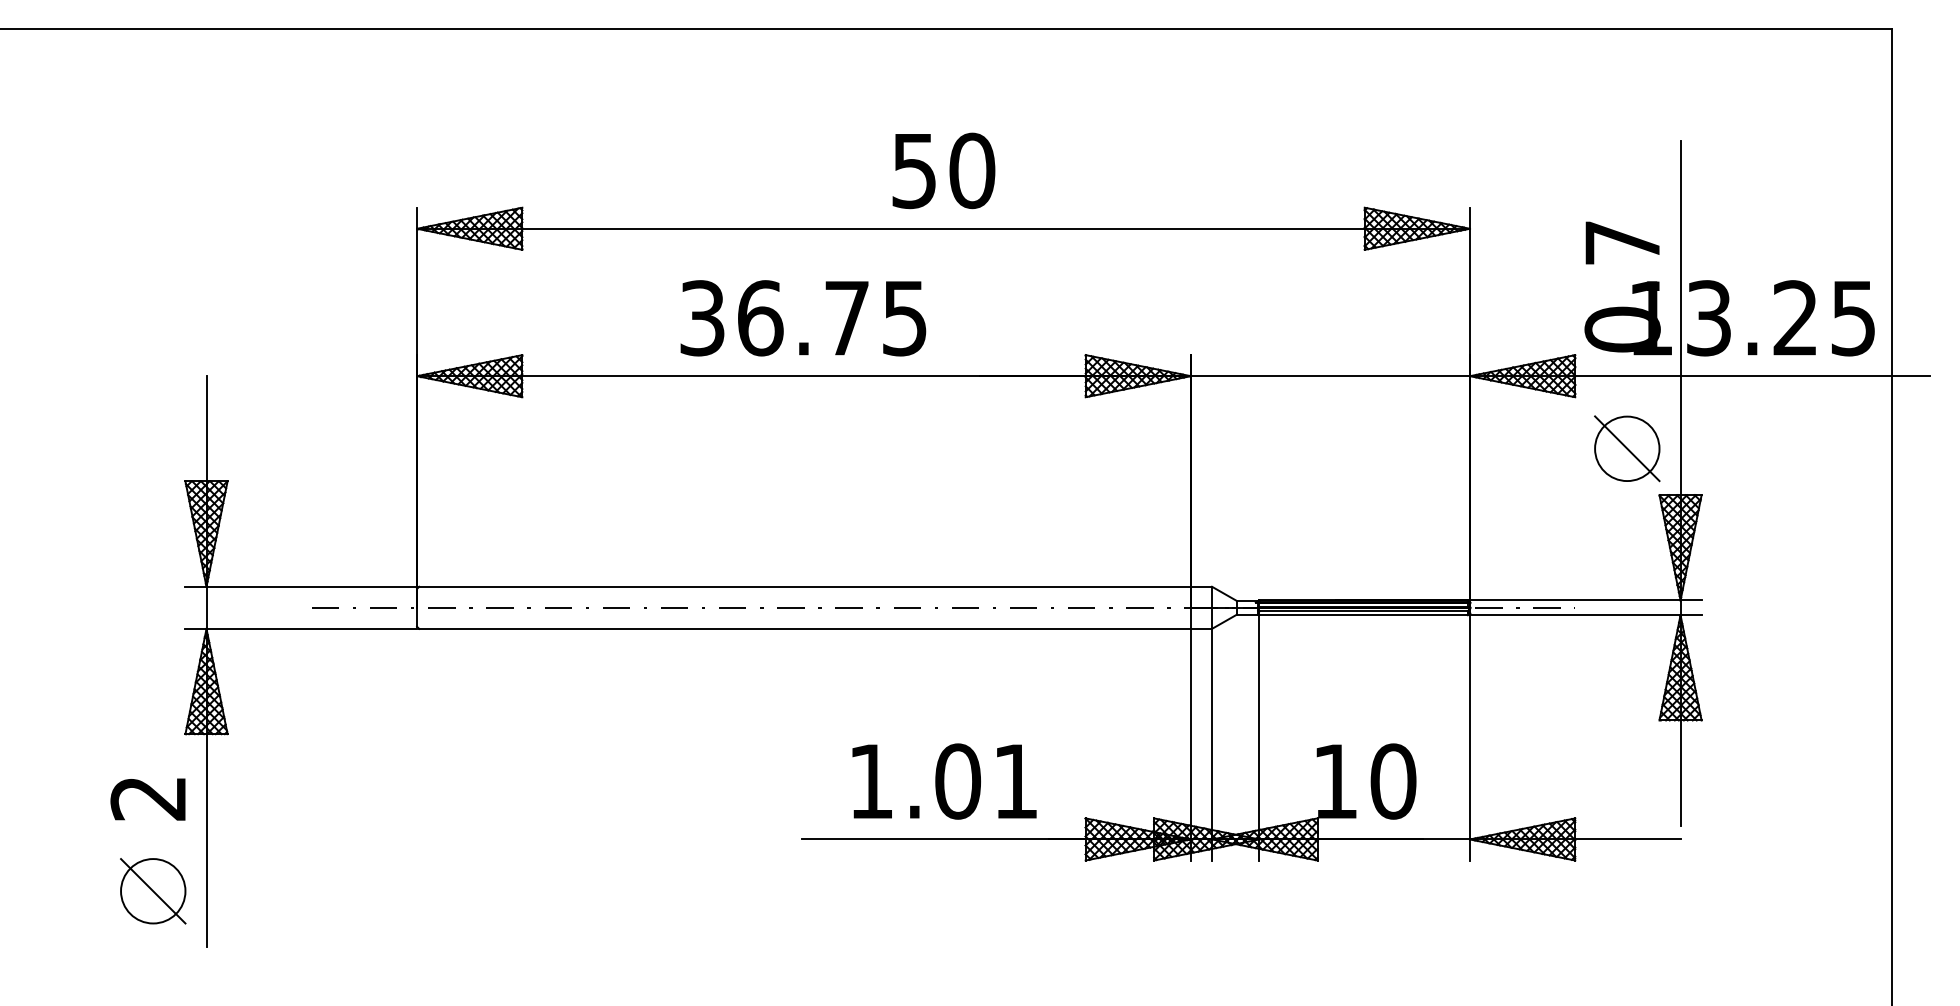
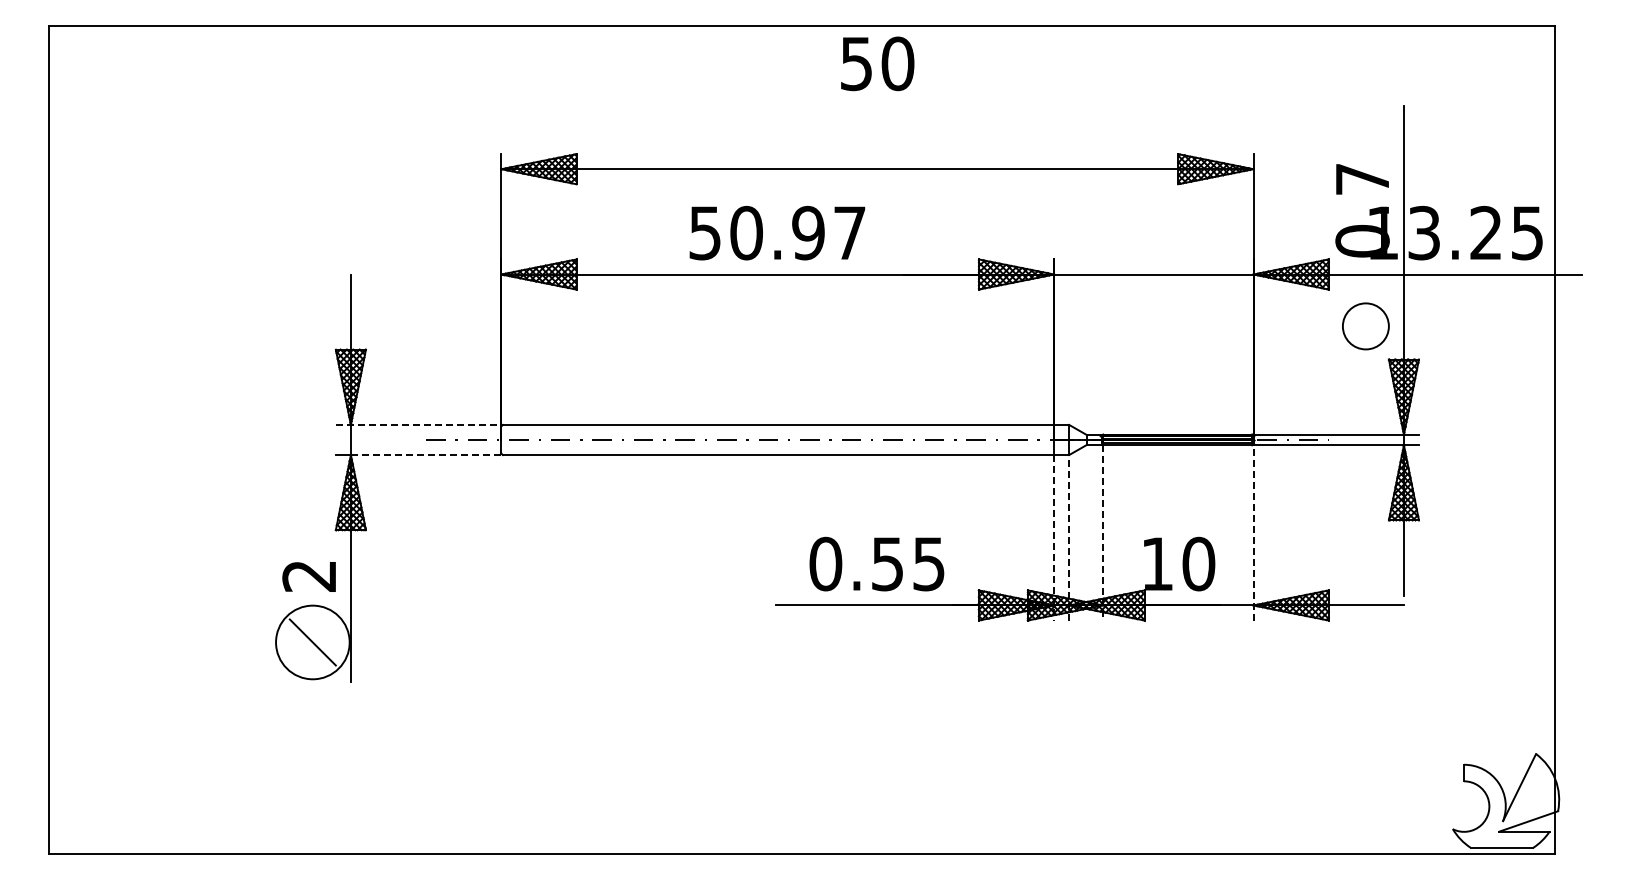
text: (943, 170) -> (877, 63), moved
text: (803, 317) -> (777, 232), 36.75 -> 50.97
line: (1626, 448) -> (1365, 326), removed
line: (301, 586) -> (418, 424), solid -> dashed
line: (310, 629) -> (425, 455), solid -> dashed
line: (1259, 737) -> (1103, 532), solid -> dashed
line: (1469, 737) -> (1253, 532), solid -> dashed
line: (1191, 744) -> (1054, 537), solid -> dashed
line: (1212, 744) -> (1069, 537), solid -> dashed
text: (942, 780) -> (876, 563), 1.01 -> 0.55
circle: (152, 891) -> (312, 642), size x1.6

